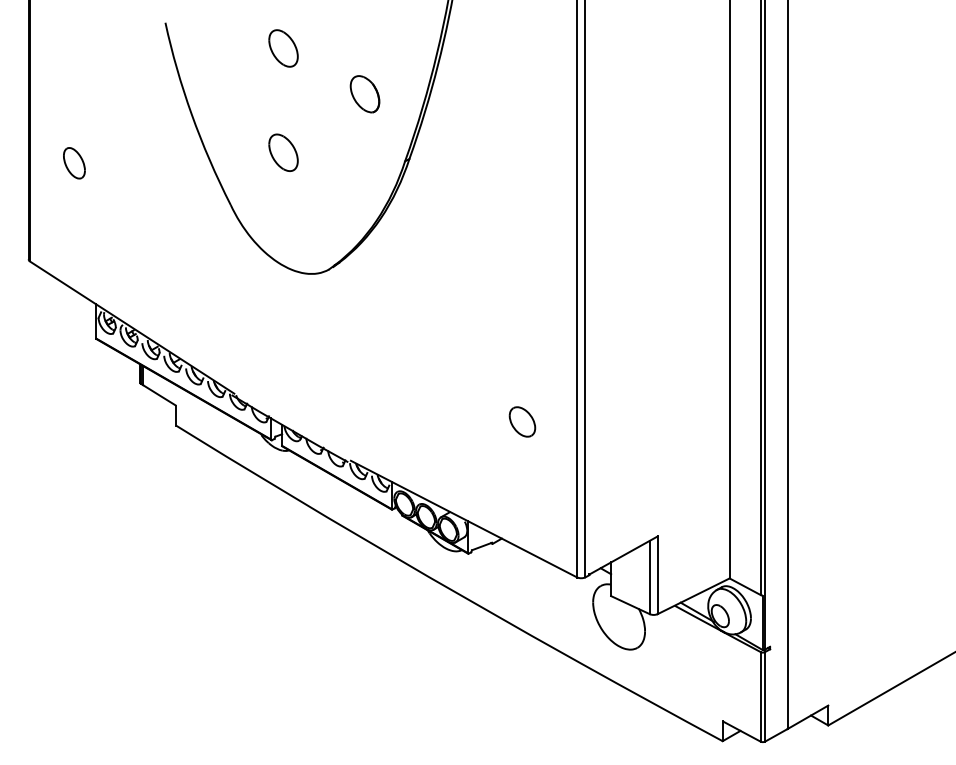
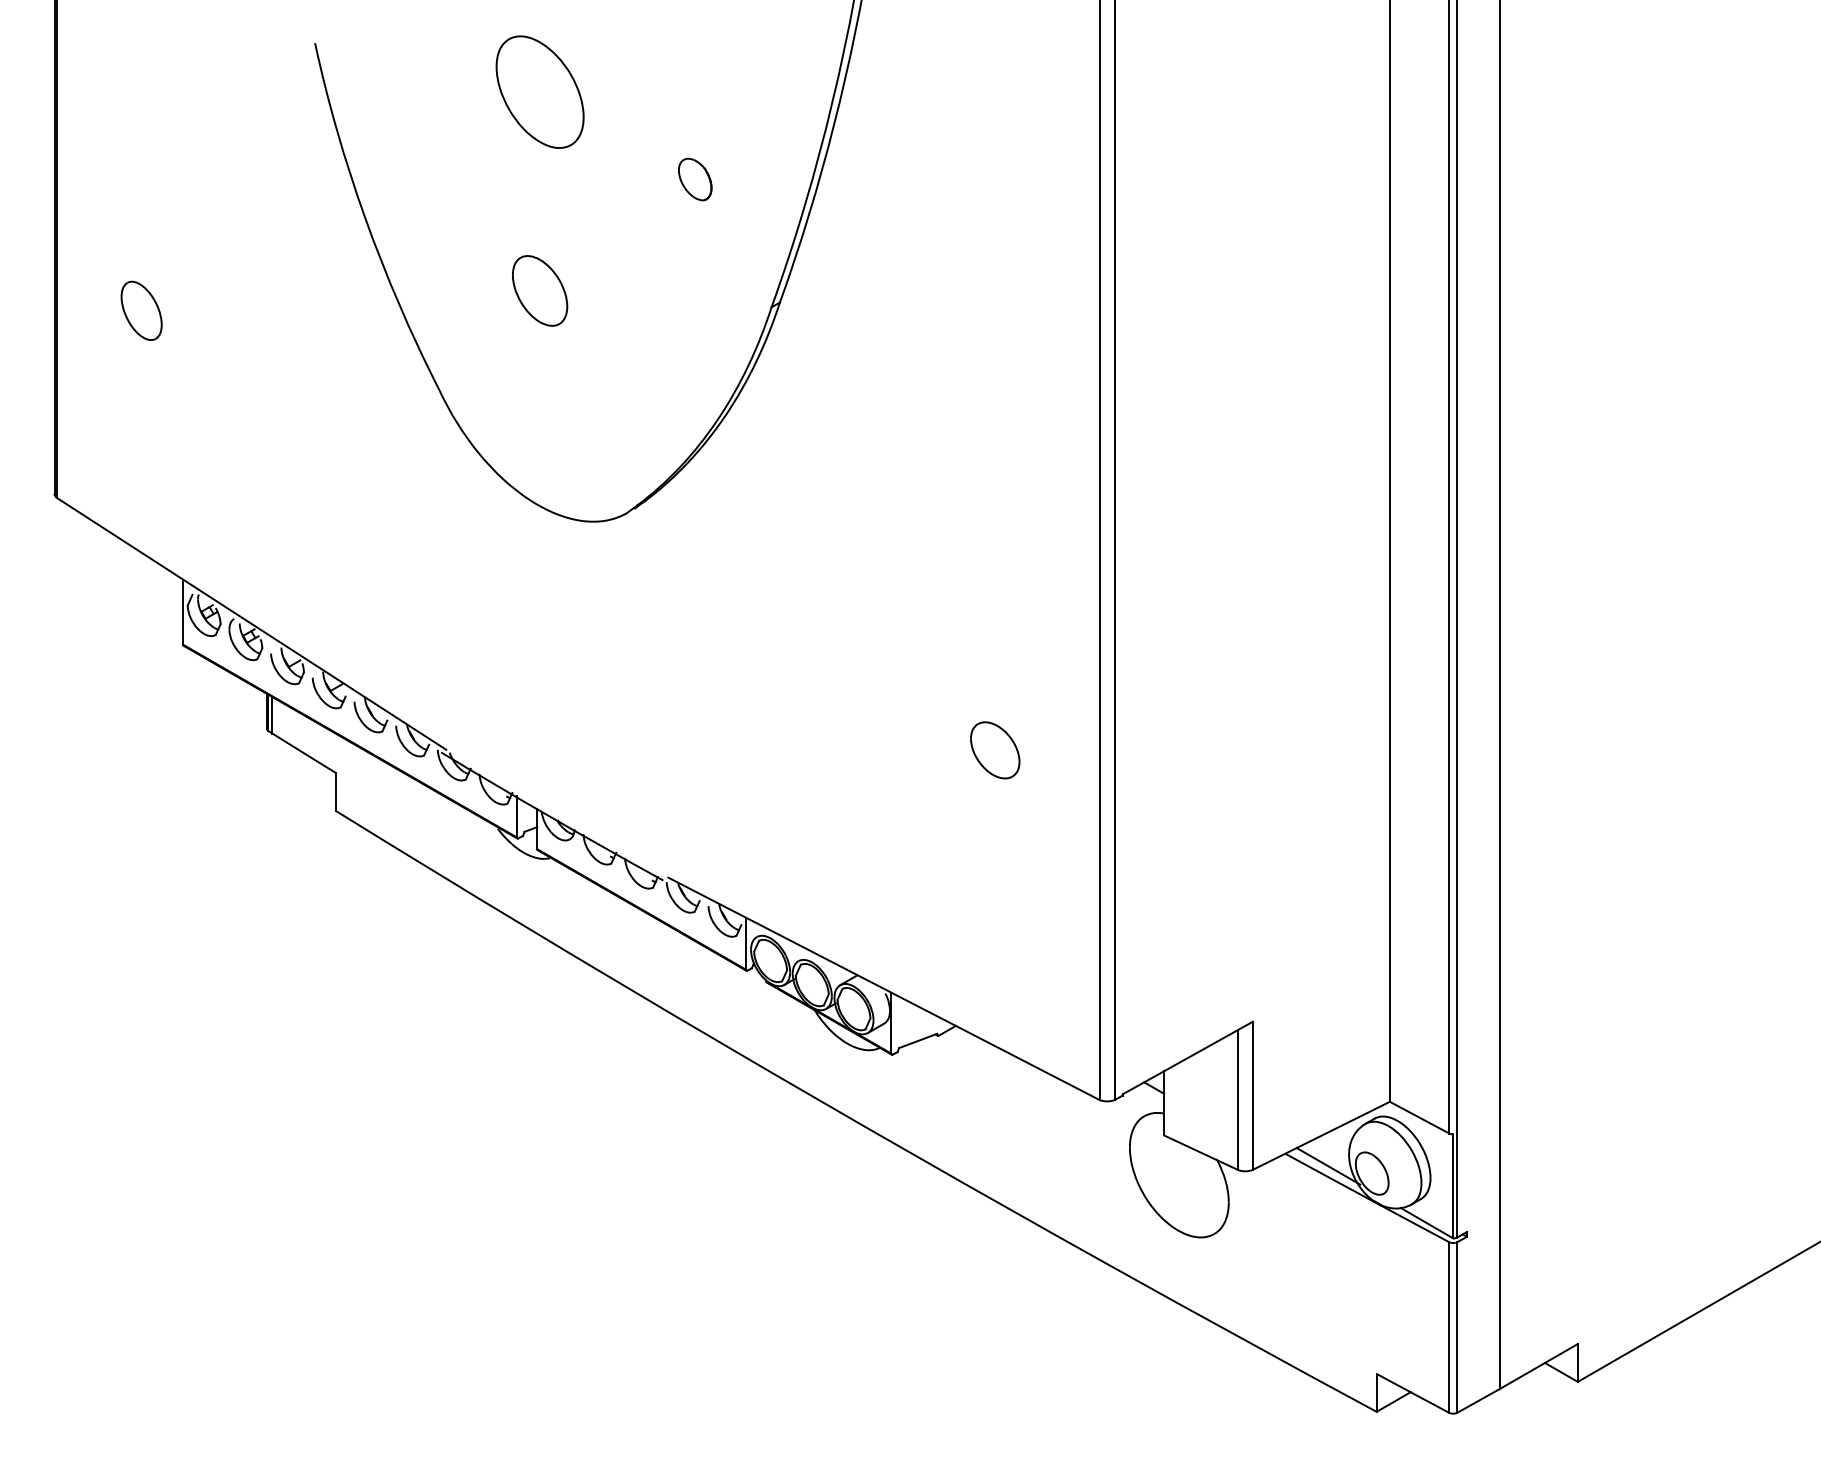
part: (283, 48) -> (539, 92), size x1.6
part: (364, 94) -> (694, 179), size x0.6
part: (522, 421) -> (995, 749), moved

